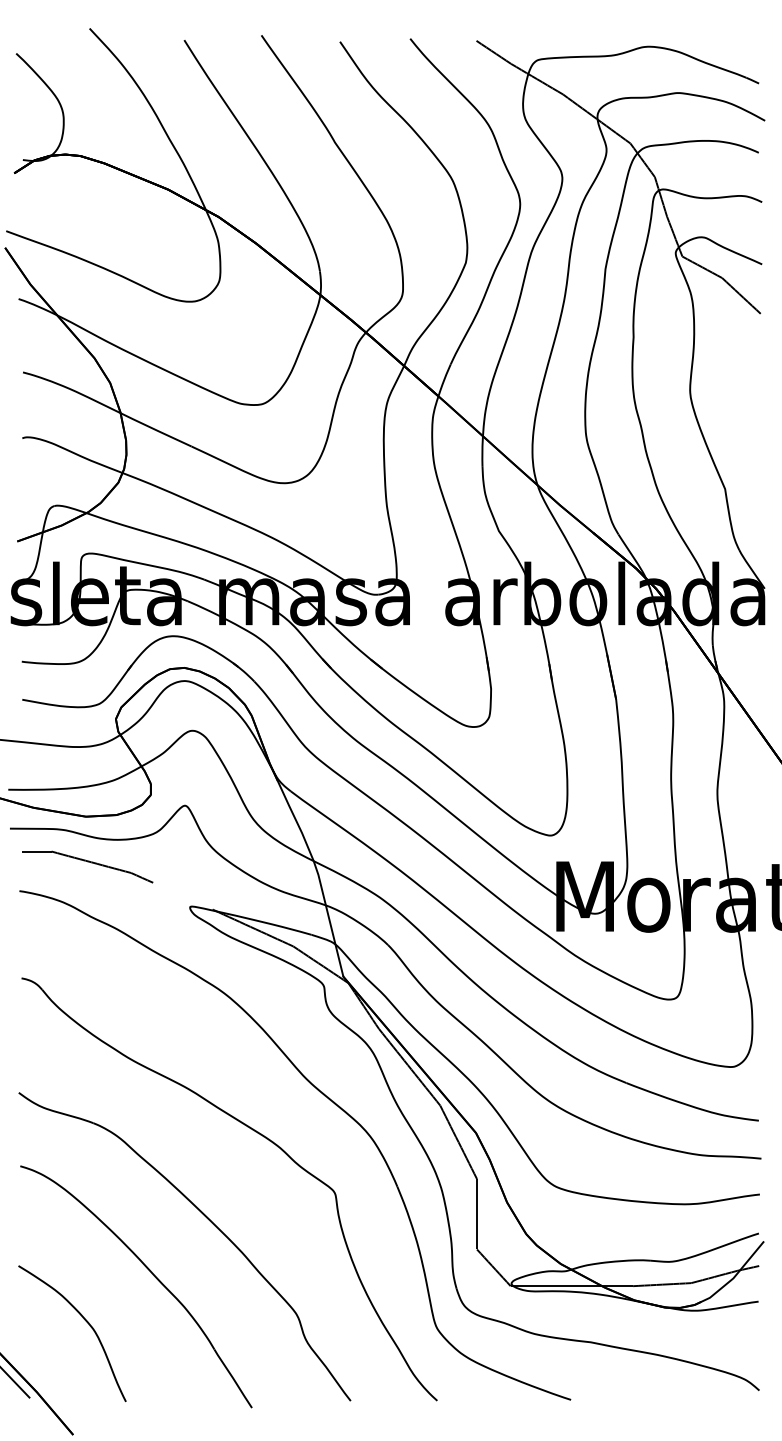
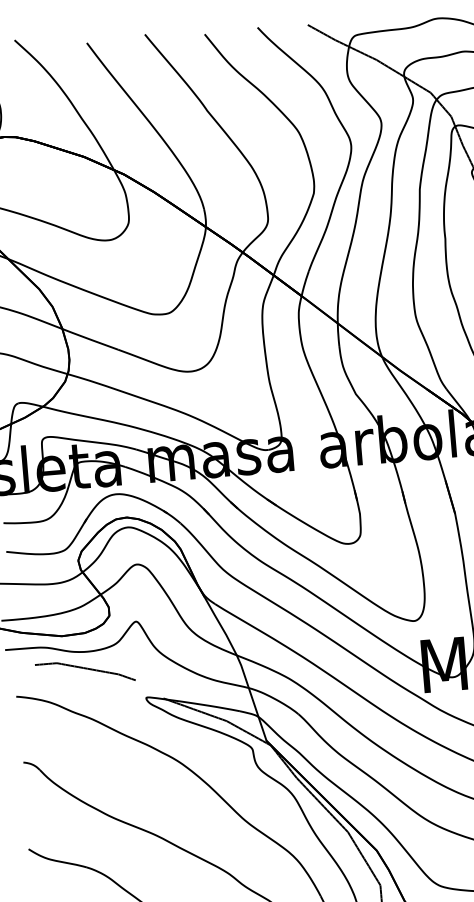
curve: (87, 862) -> (84, 669), moved

